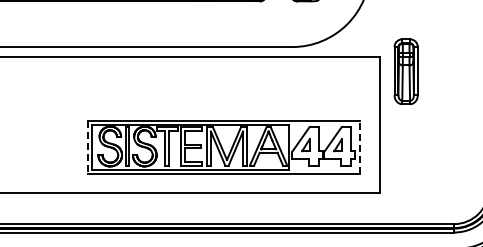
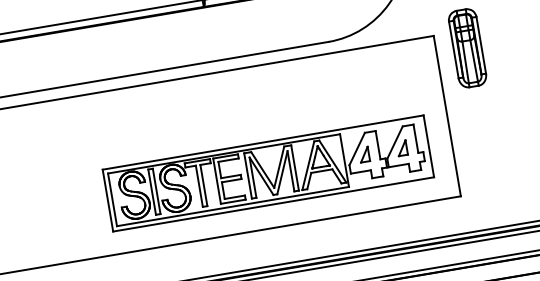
line: (360, 146) -> (428, 145), dashed -> solid
line: (87, 147) -> (107, 200), dashed -> solid

